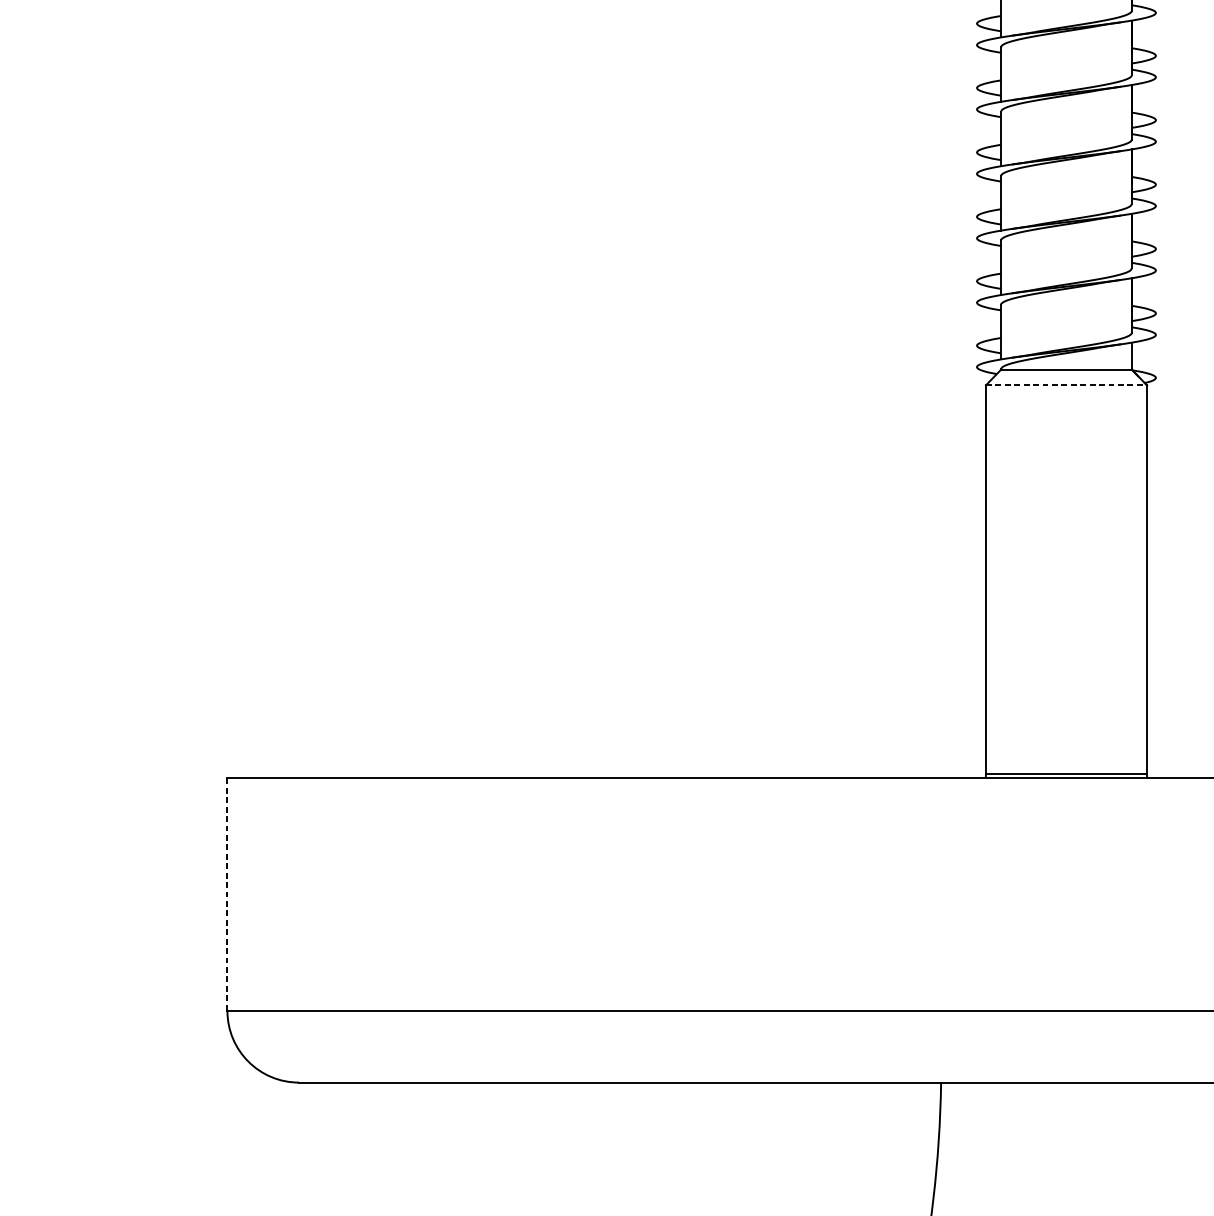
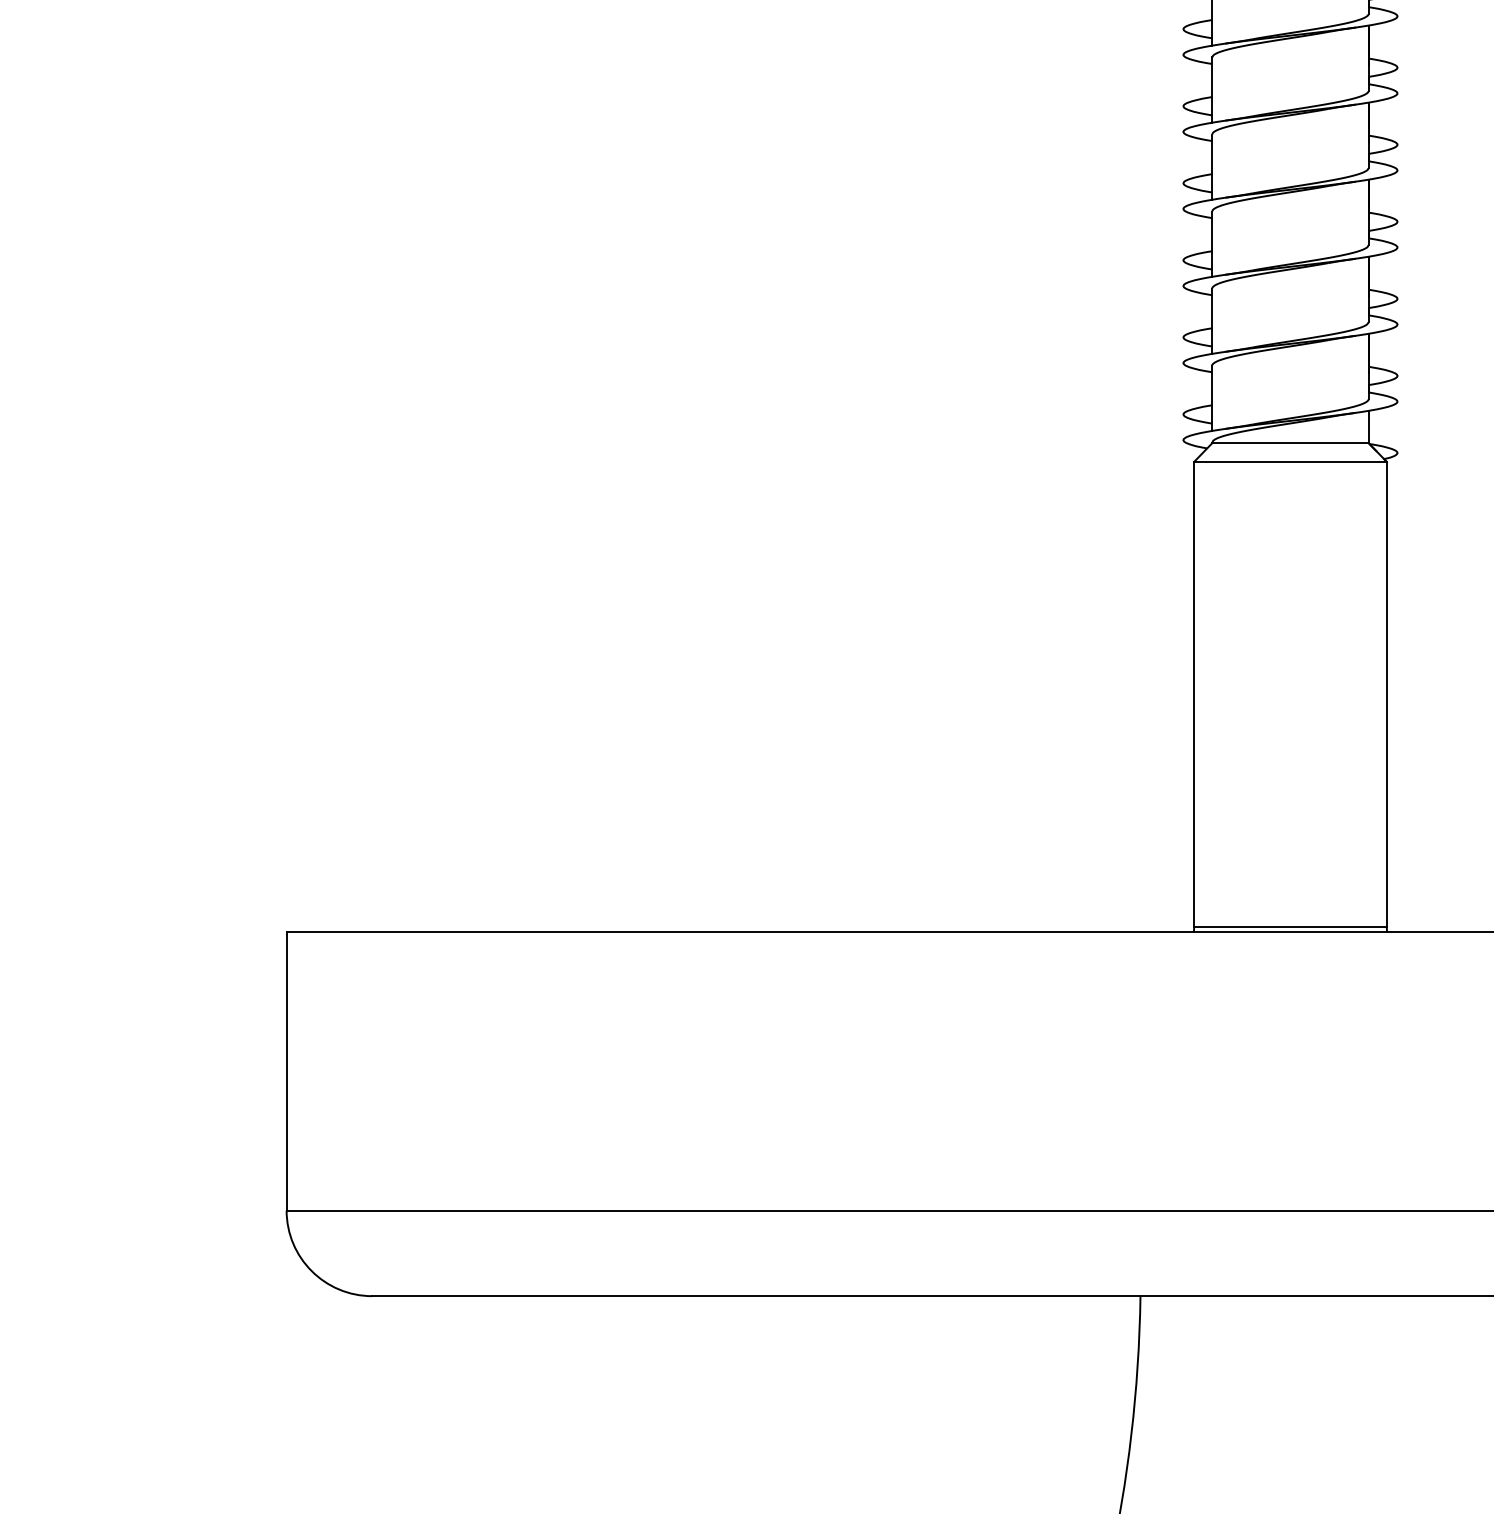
line: (1066, 384) -> (1290, 461), dashed -> solid
line: (227, 894) -> (286, 1071), dashed -> solid

